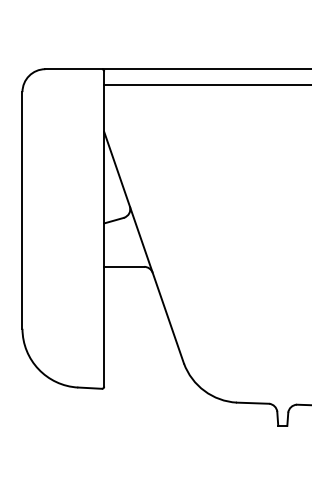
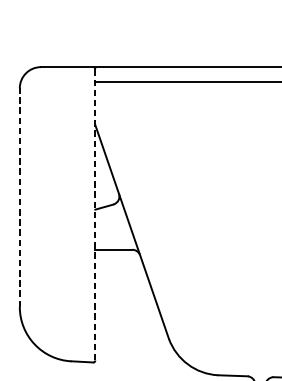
line: (22, 209) -> (19, 196), solid -> dashed
line: (104, 229) -> (95, 215), solid -> dashed

